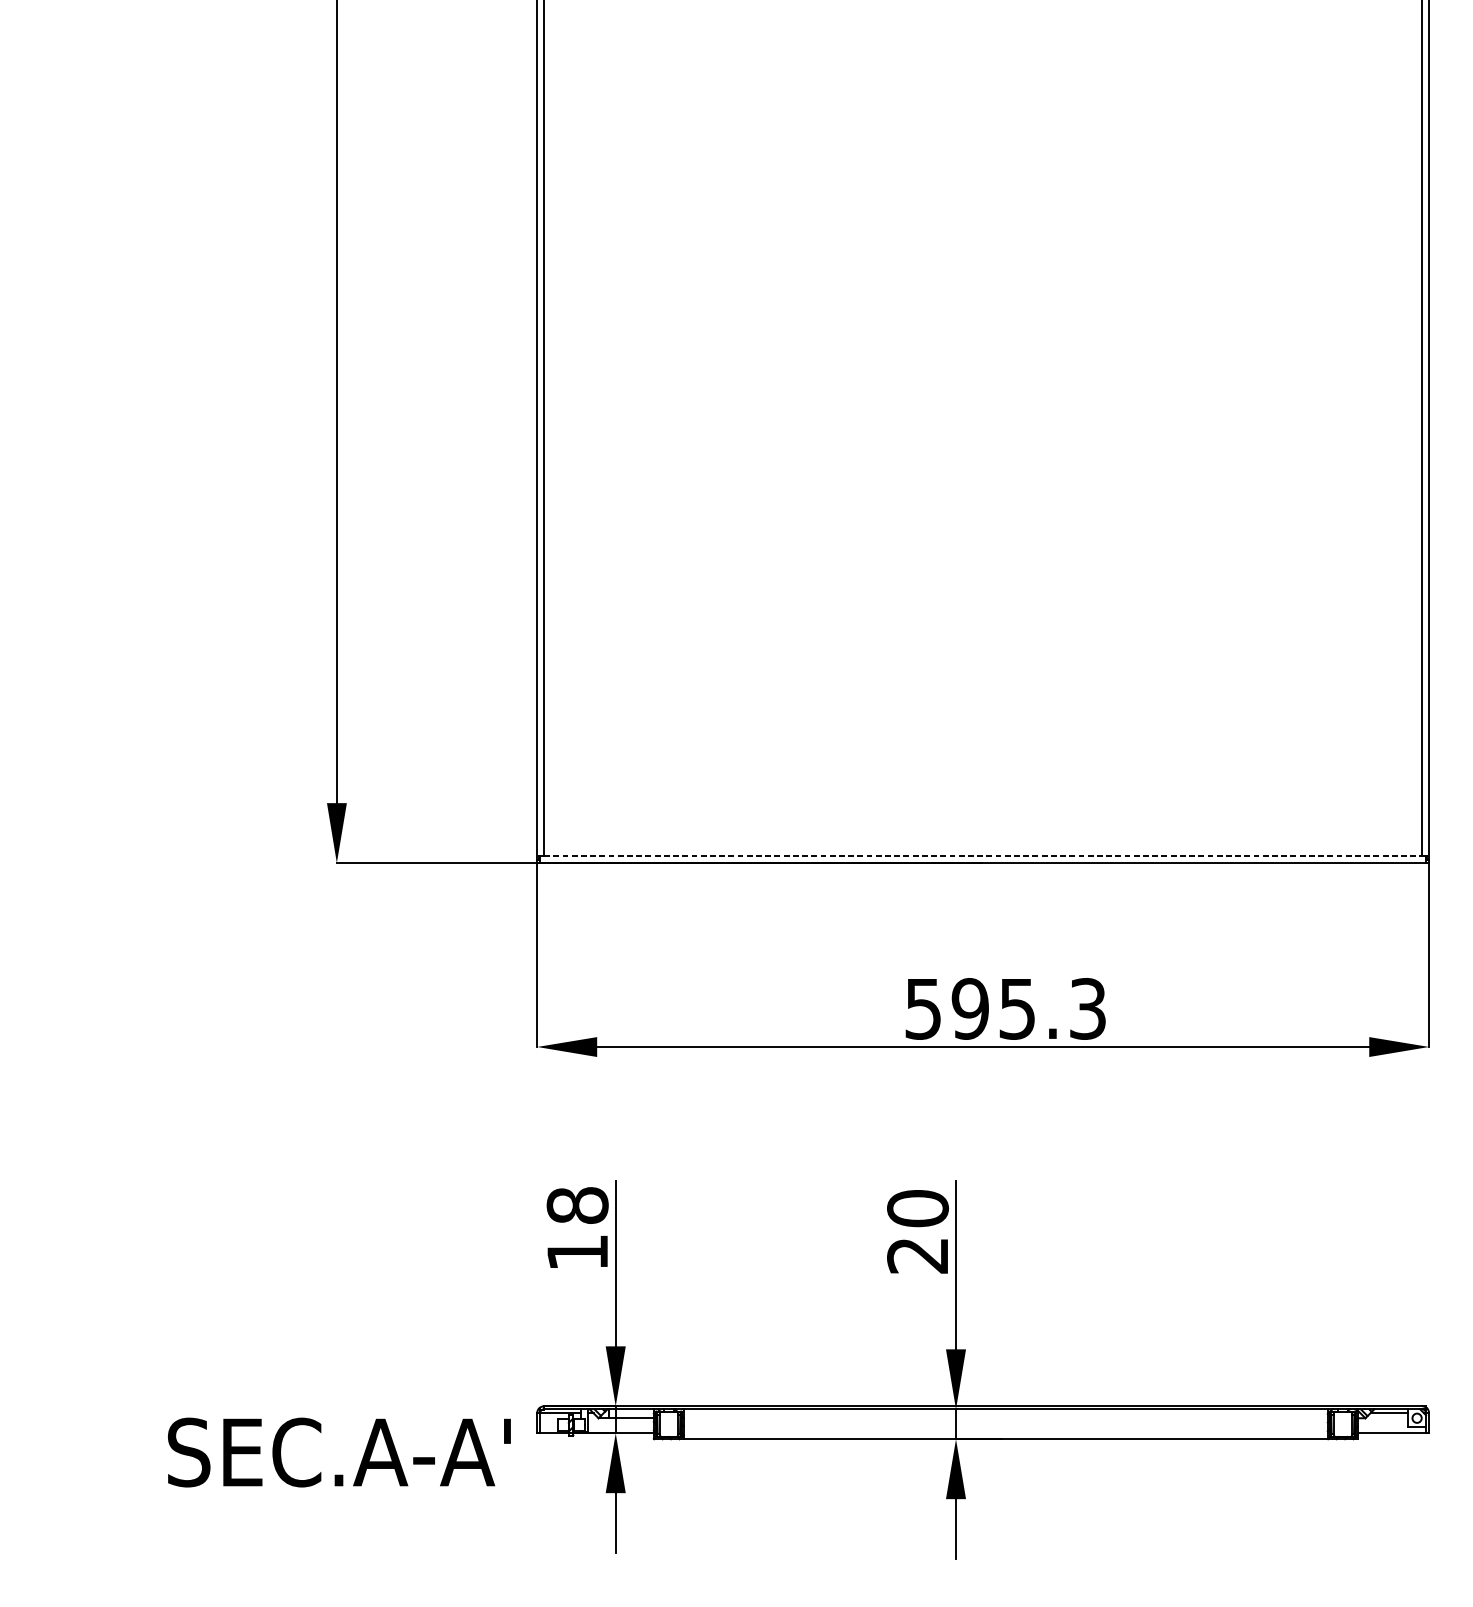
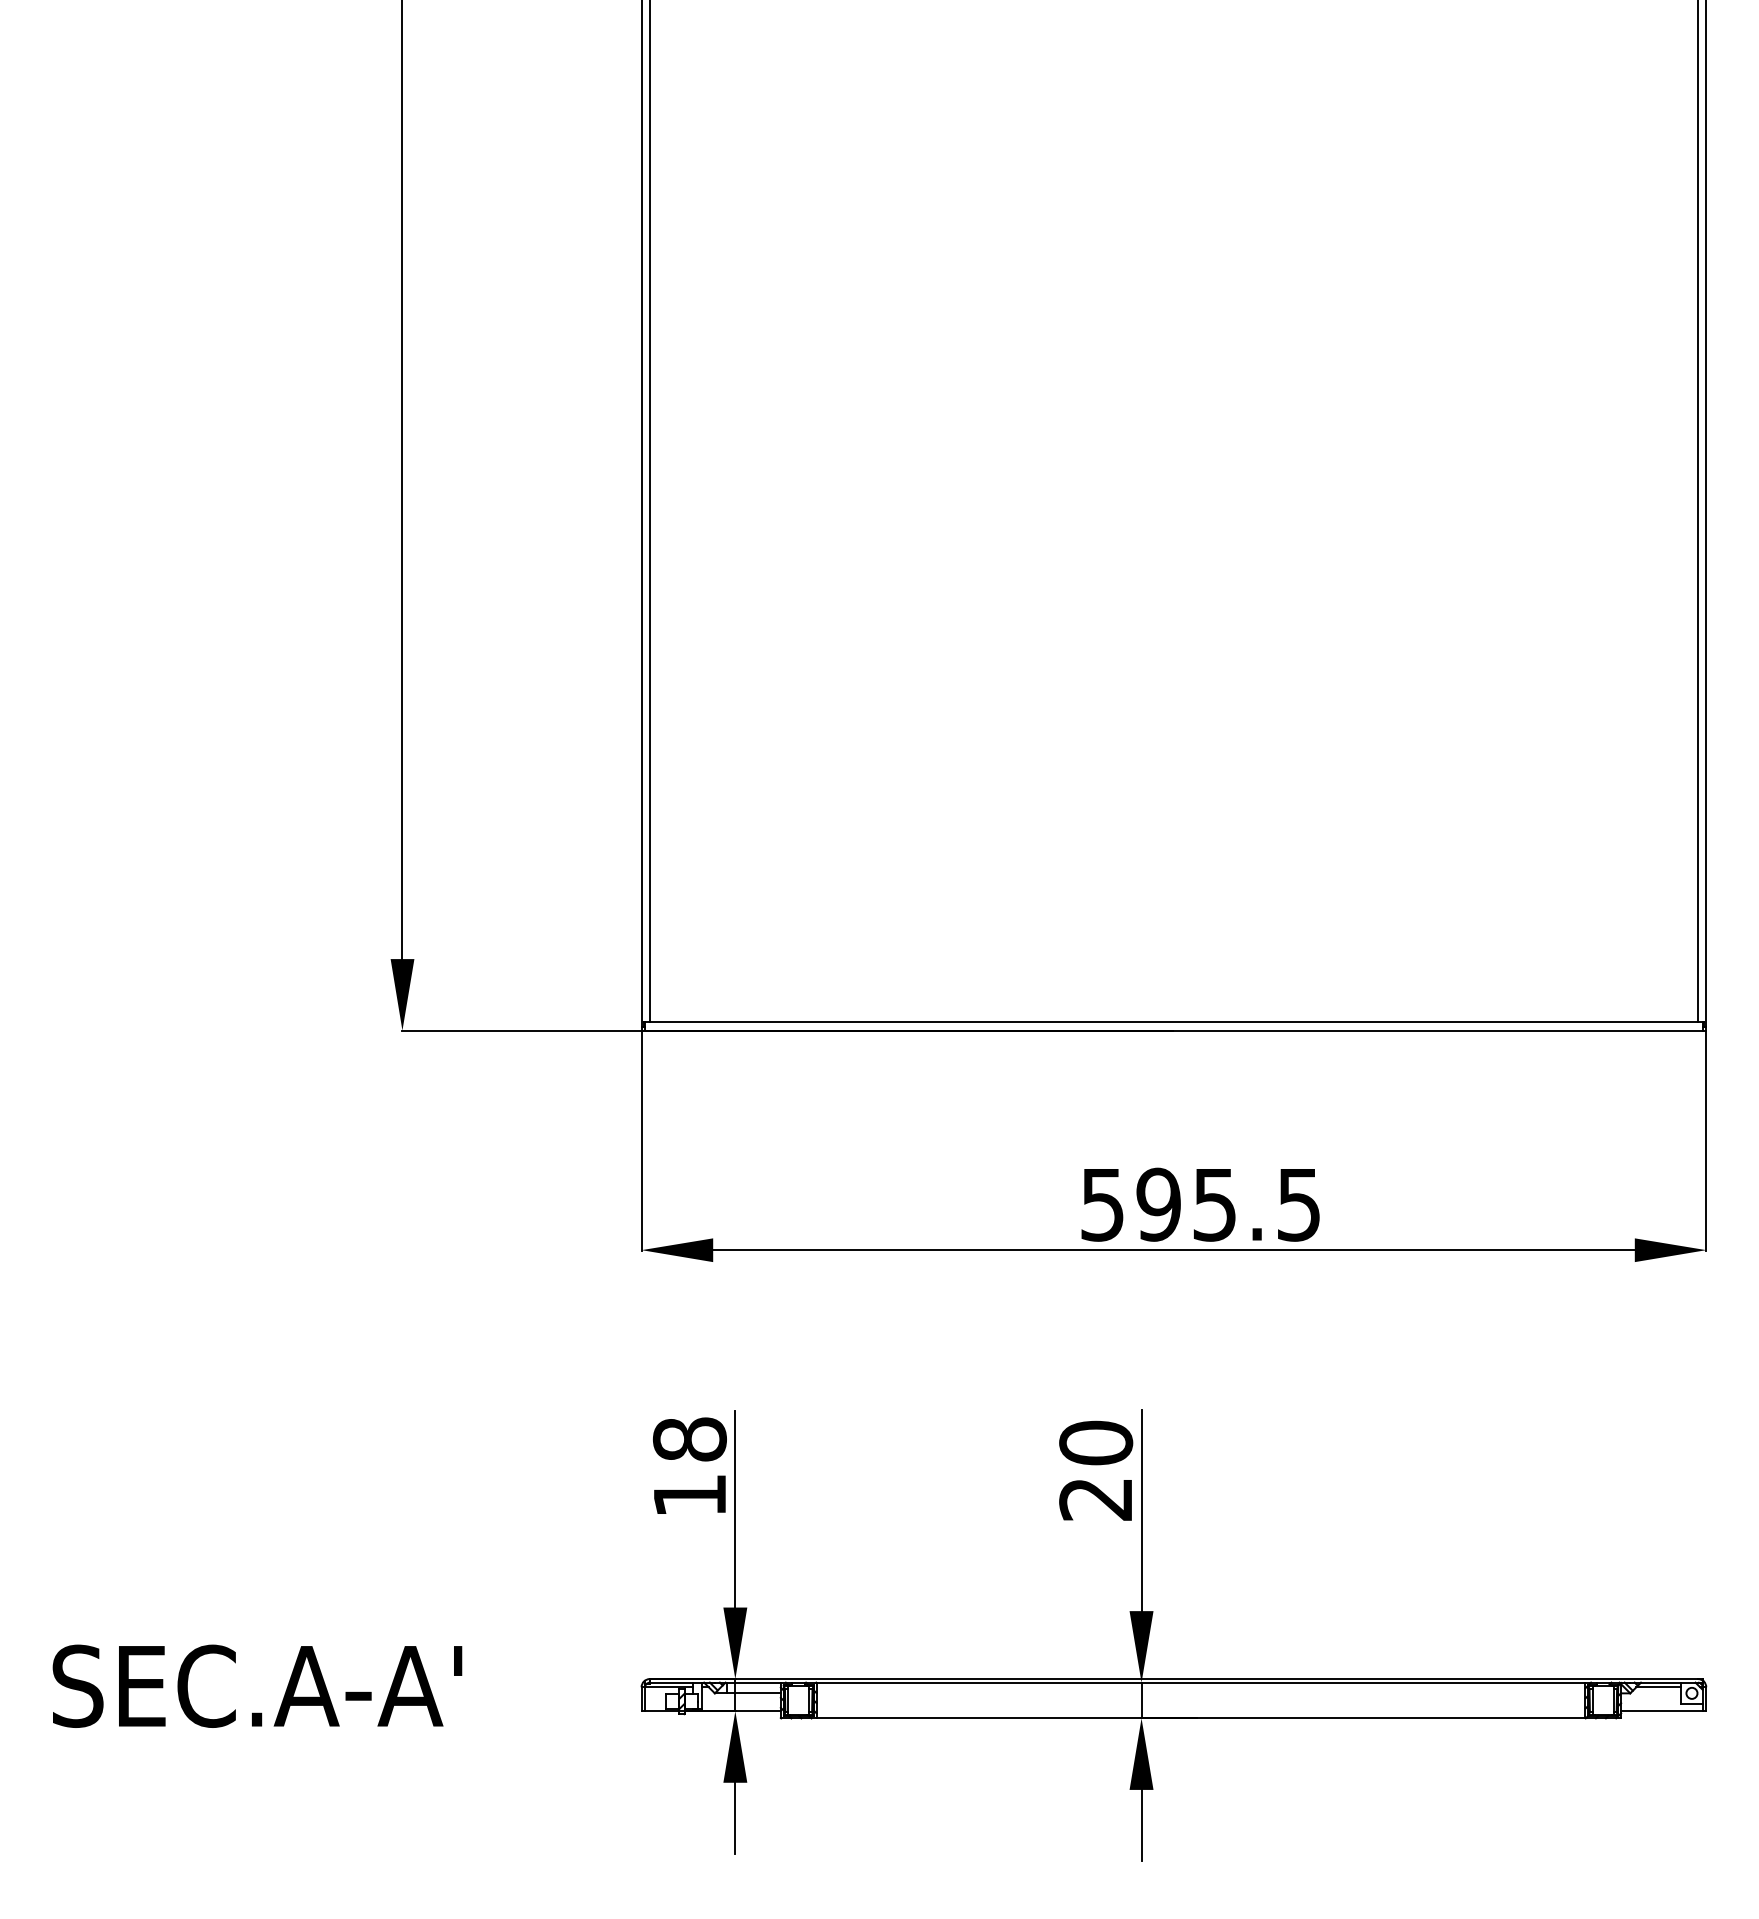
line: (983, 856) -> (1174, 1022), dashed -> solid
text: (1088, 1008) -> (1299, 1204), 595.3 -> 595.5
text: (339, 1451) -> (257, 1685), moved

